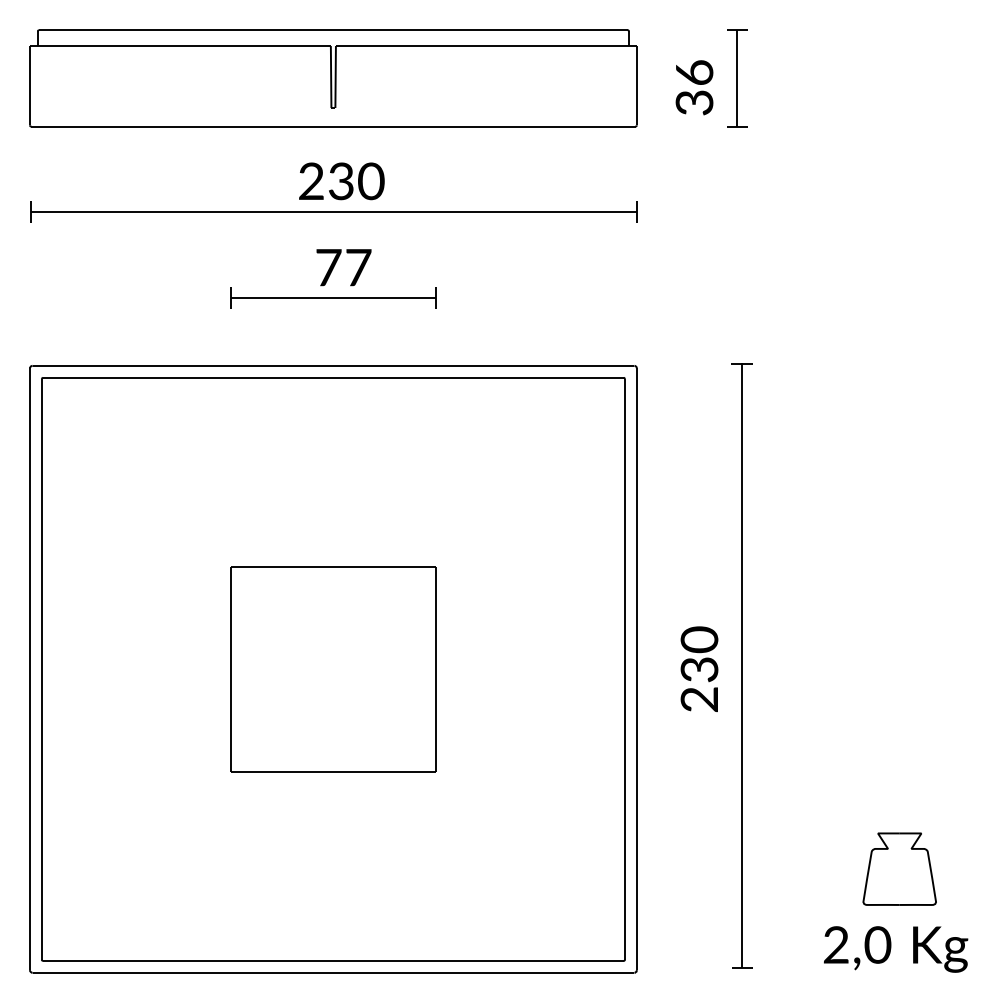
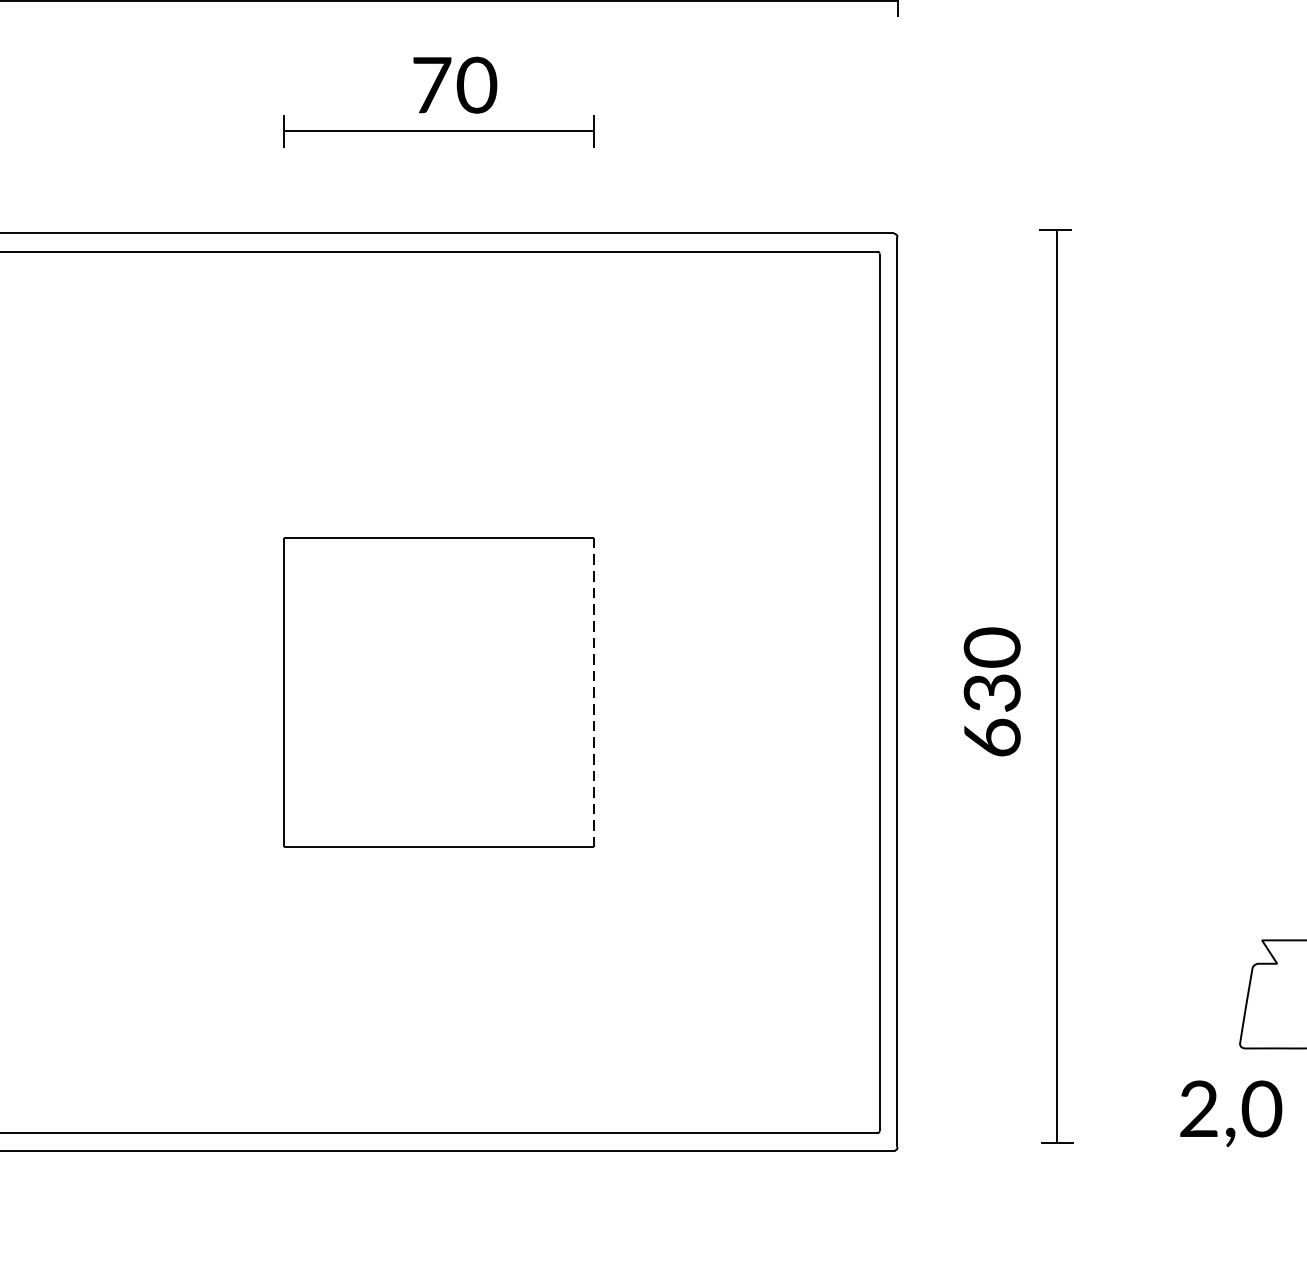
text: (358, 267) -> (476, 85), 77 -> 70
line: (435, 670) -> (593, 694), solid -> dashed
text: (699, 699) -> (992, 737), 230 -> 630

